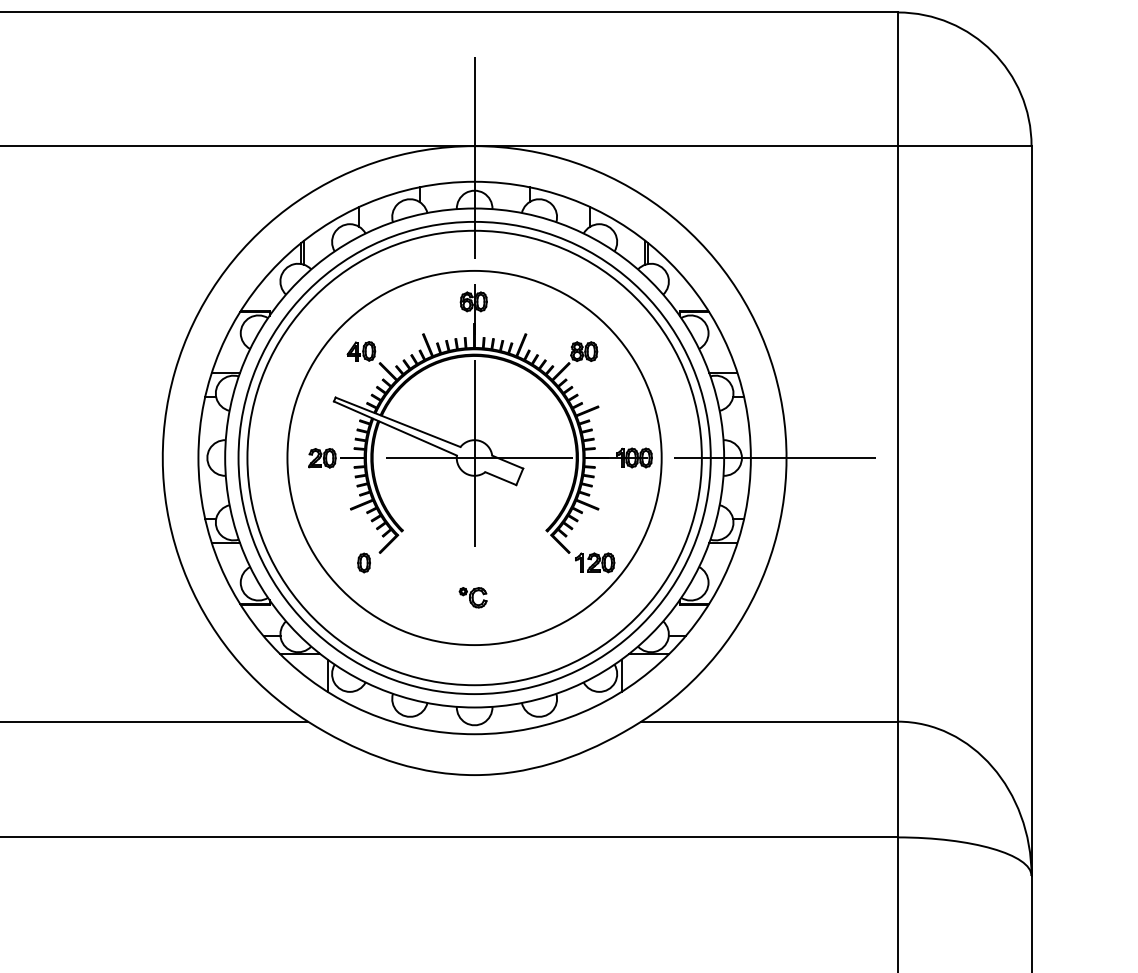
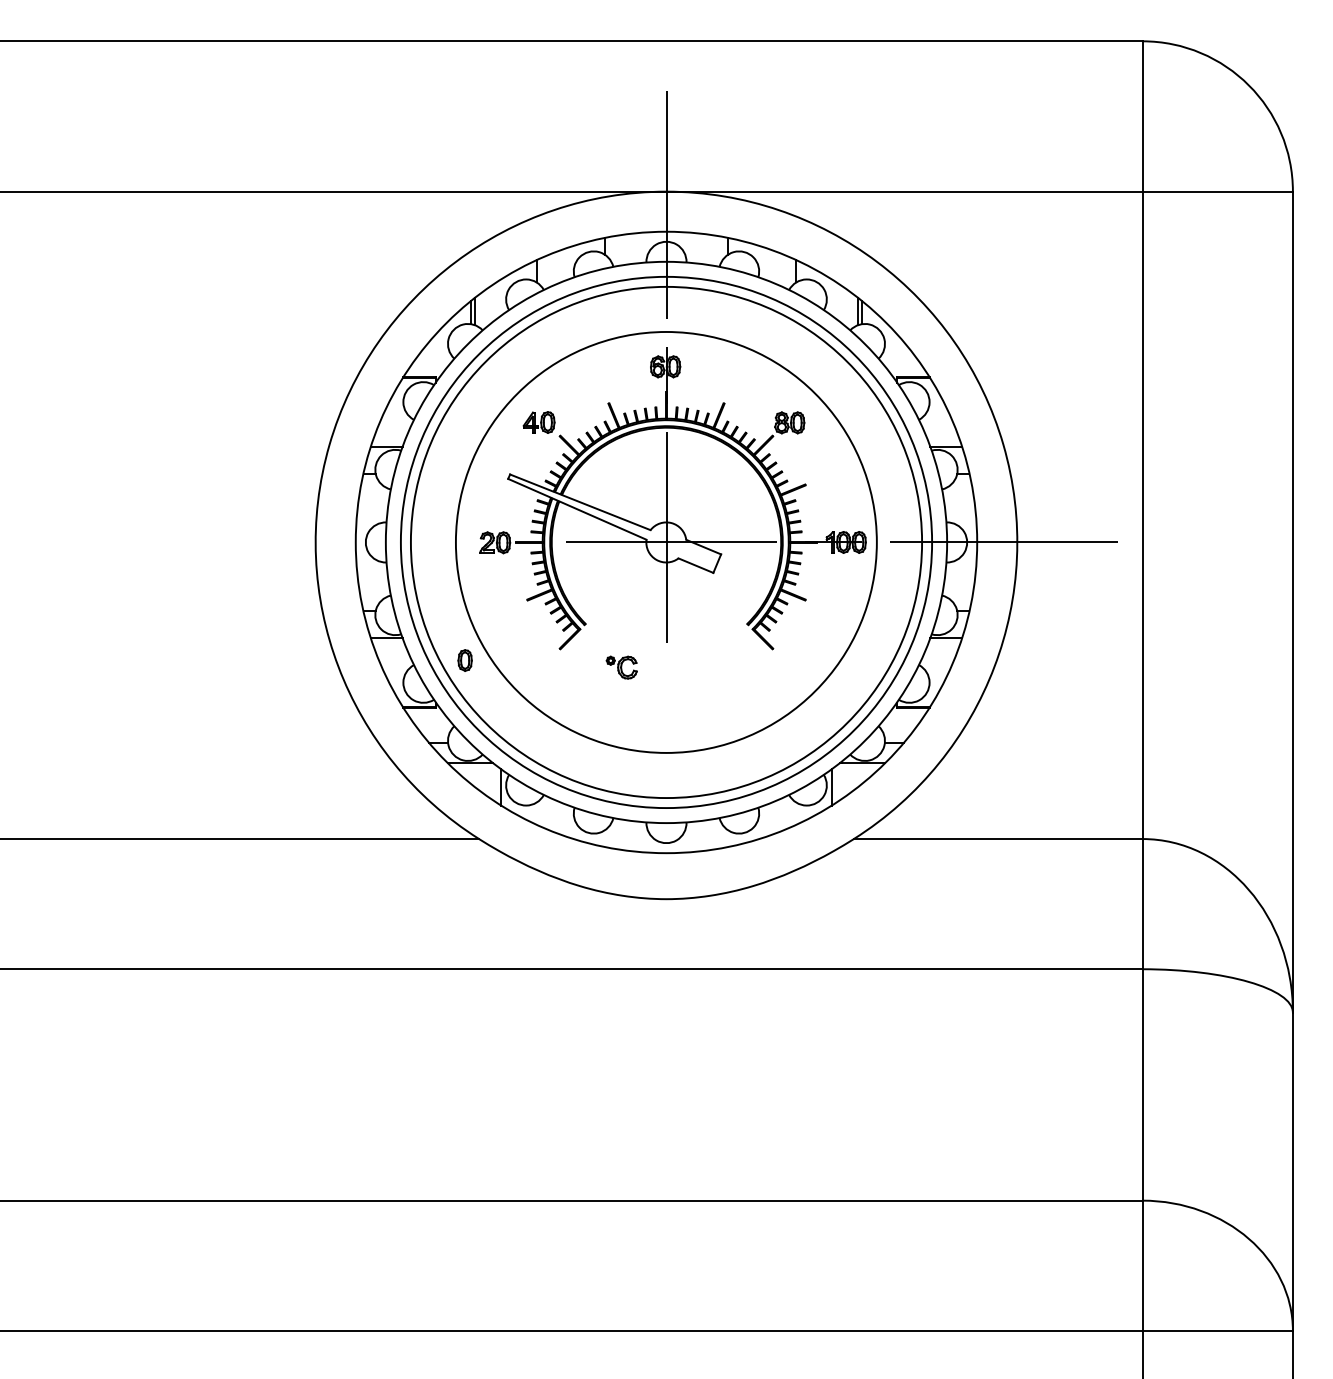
part: (363, 562) -> (464, 660), moved
part: (594, 562) -> (801, 660), removed
part: (472, 597) -> (621, 667), moved

